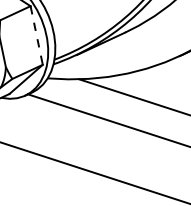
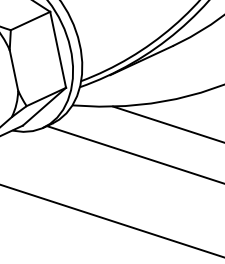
line: (36, 35) -> (57, 49), dashed -> solid

